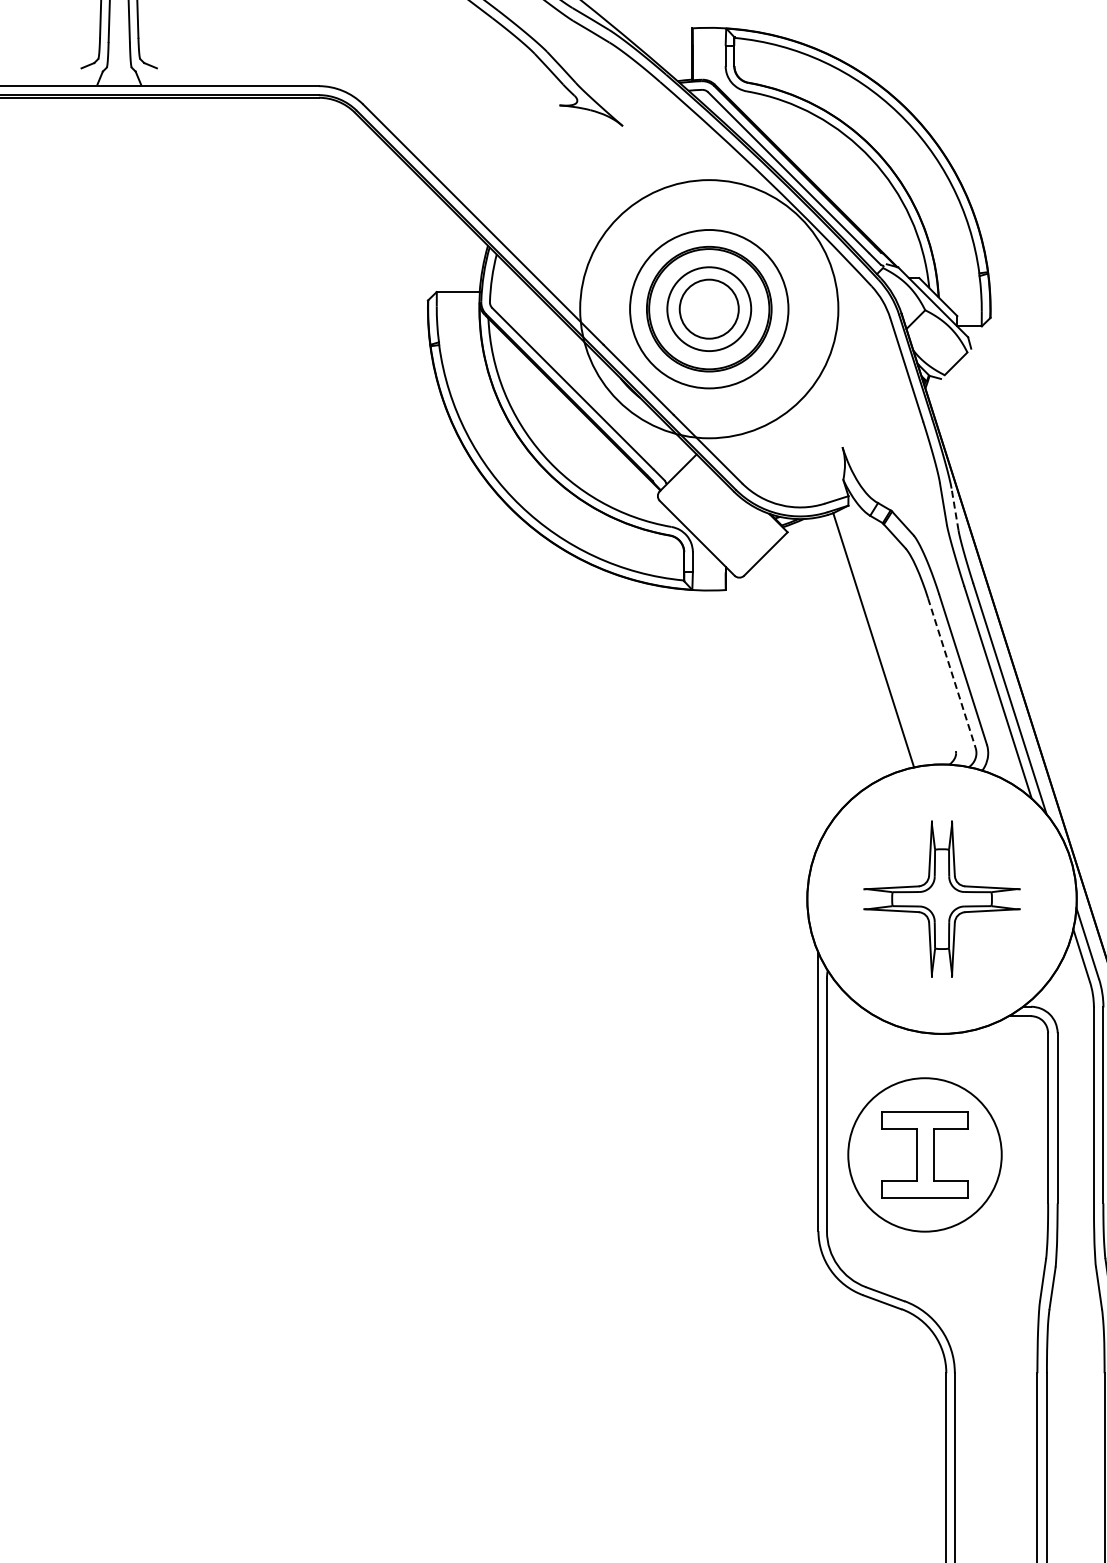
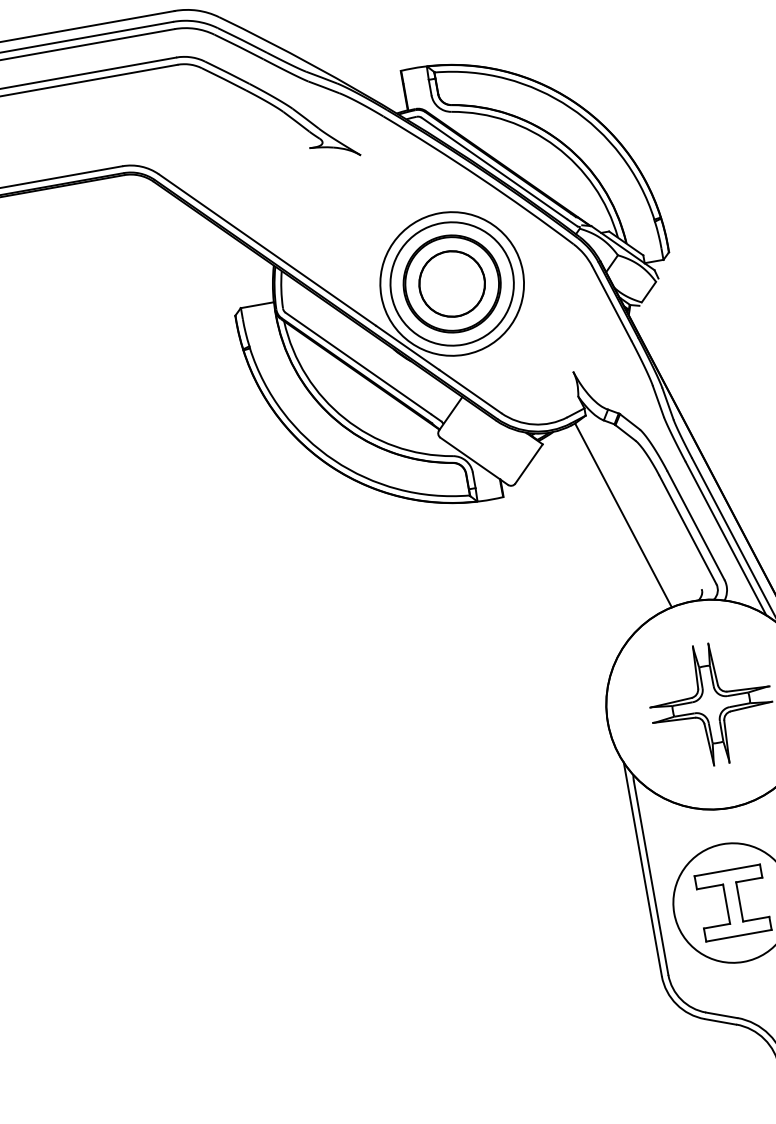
circle: (709, 308) -> (452, 283), size x0.71
circle: (709, 309) -> (452, 284), size x1.43
line: (954, 508) -> (667, 403), dashed -> solid
line: (951, 673) -> (687, 530), dashed -> solid

